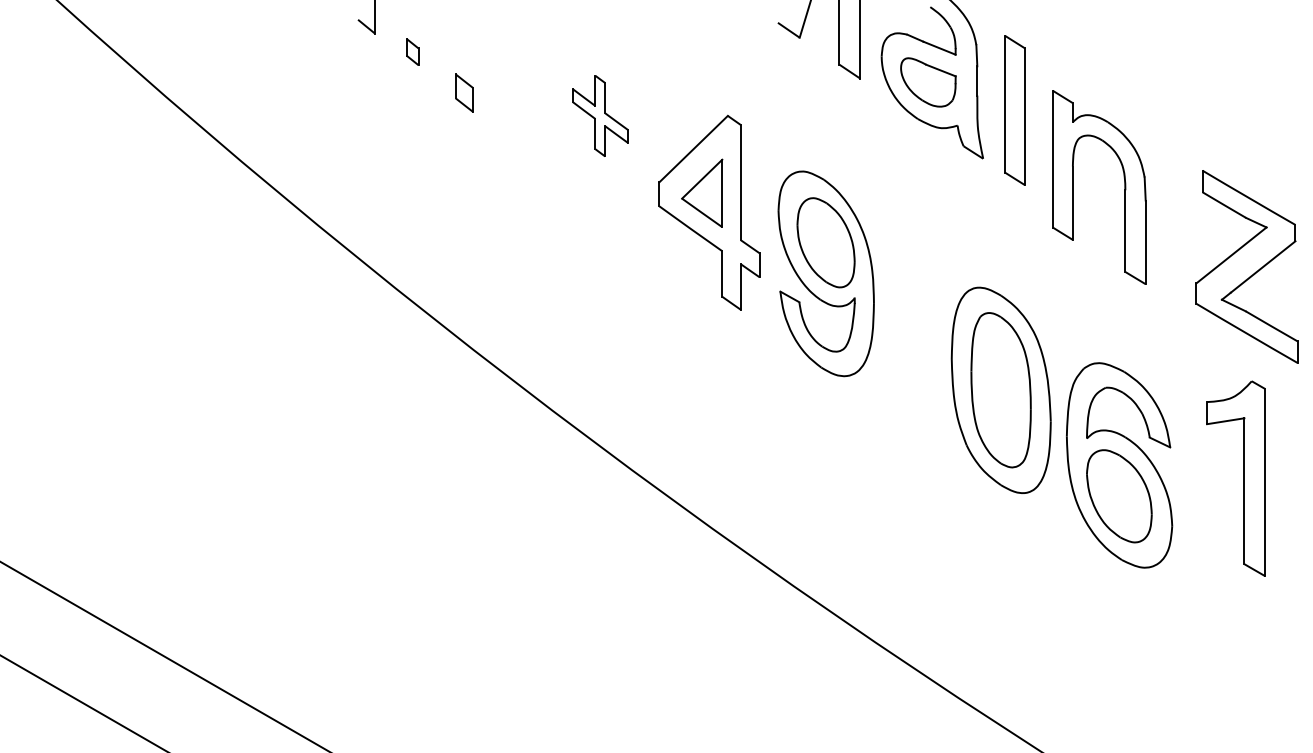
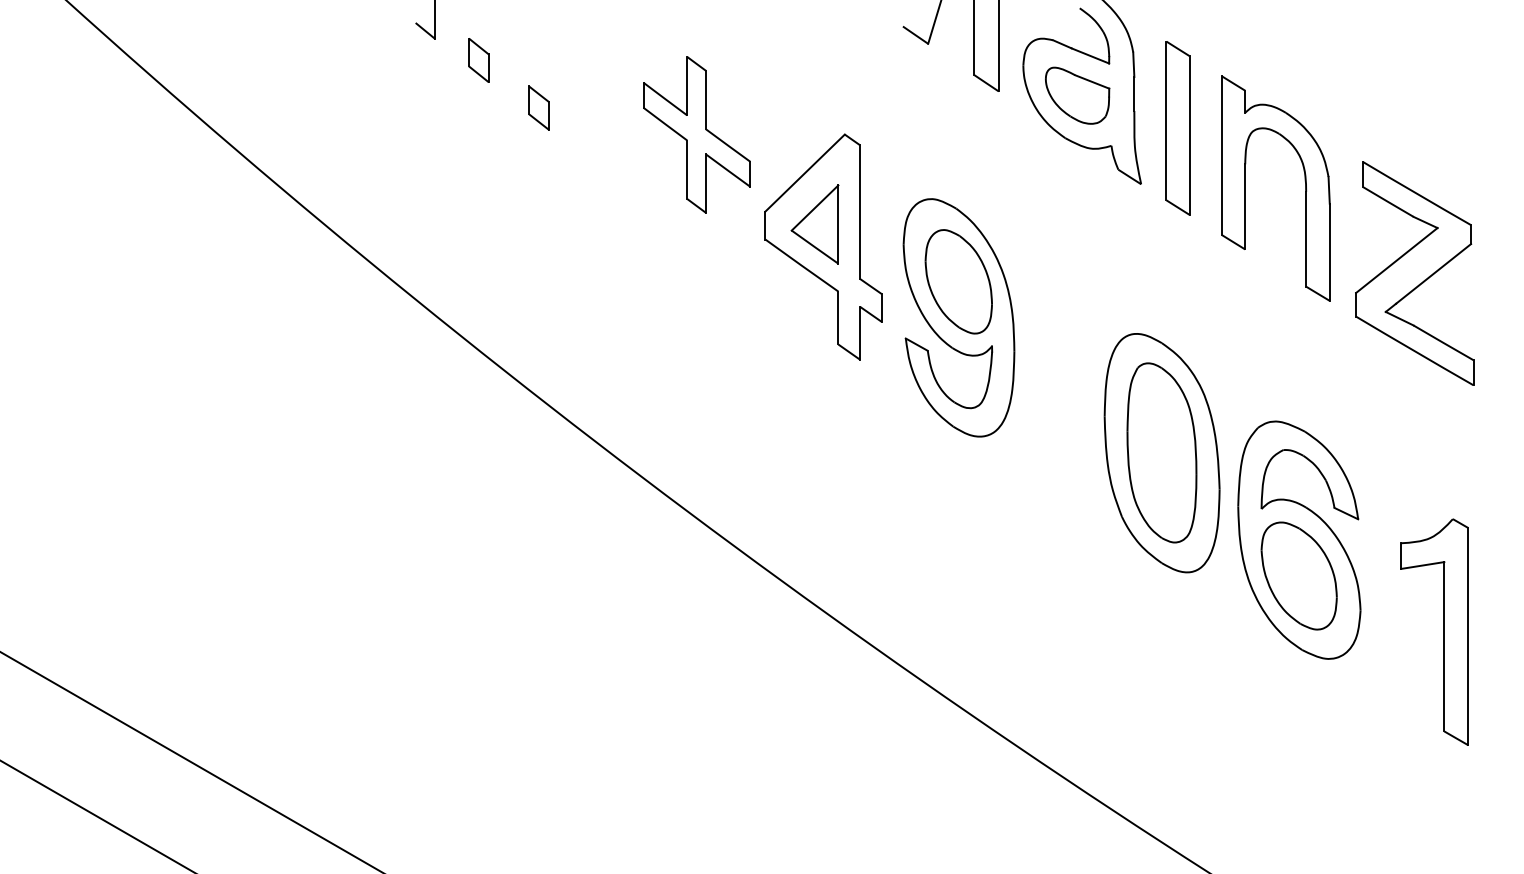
part: (412, 51) -> (478, 59), size x1.43
part: (600, 115) -> (697, 134), size x1.67
part: (1124, 187) -> (1305, 188), moved
part: (1246, 266) -> (1414, 273), moved
part: (1243, 478) -> (1443, 631), moved

